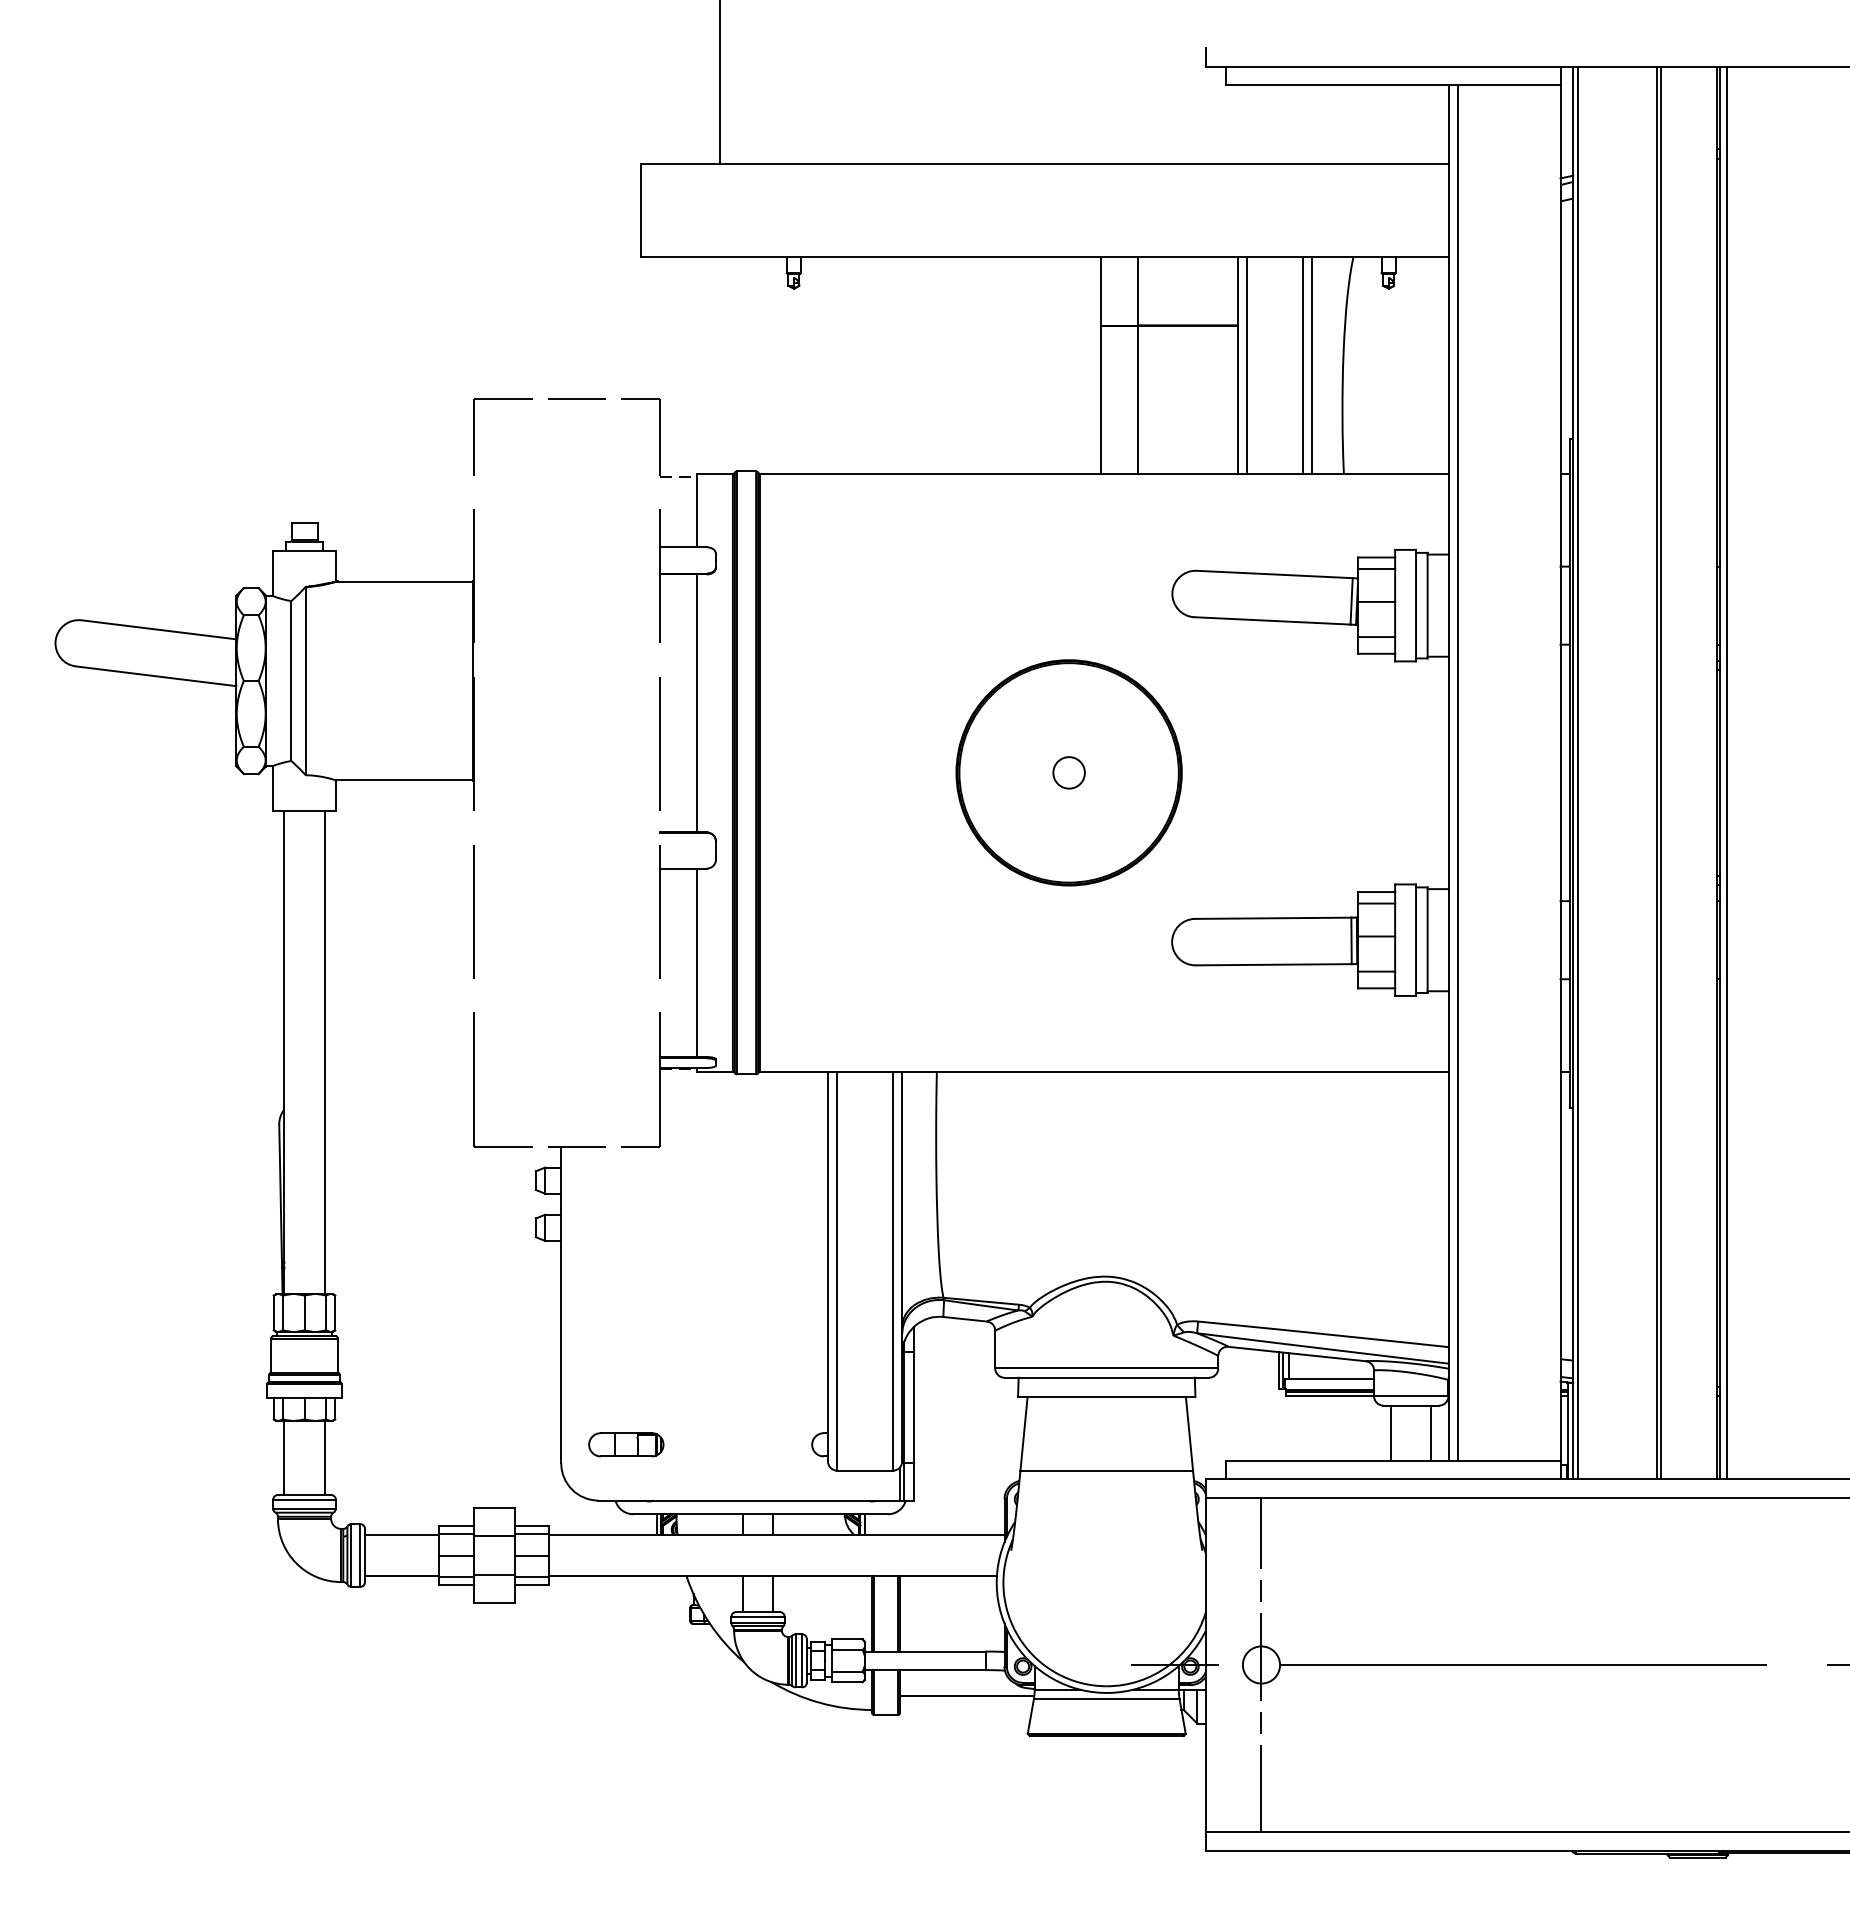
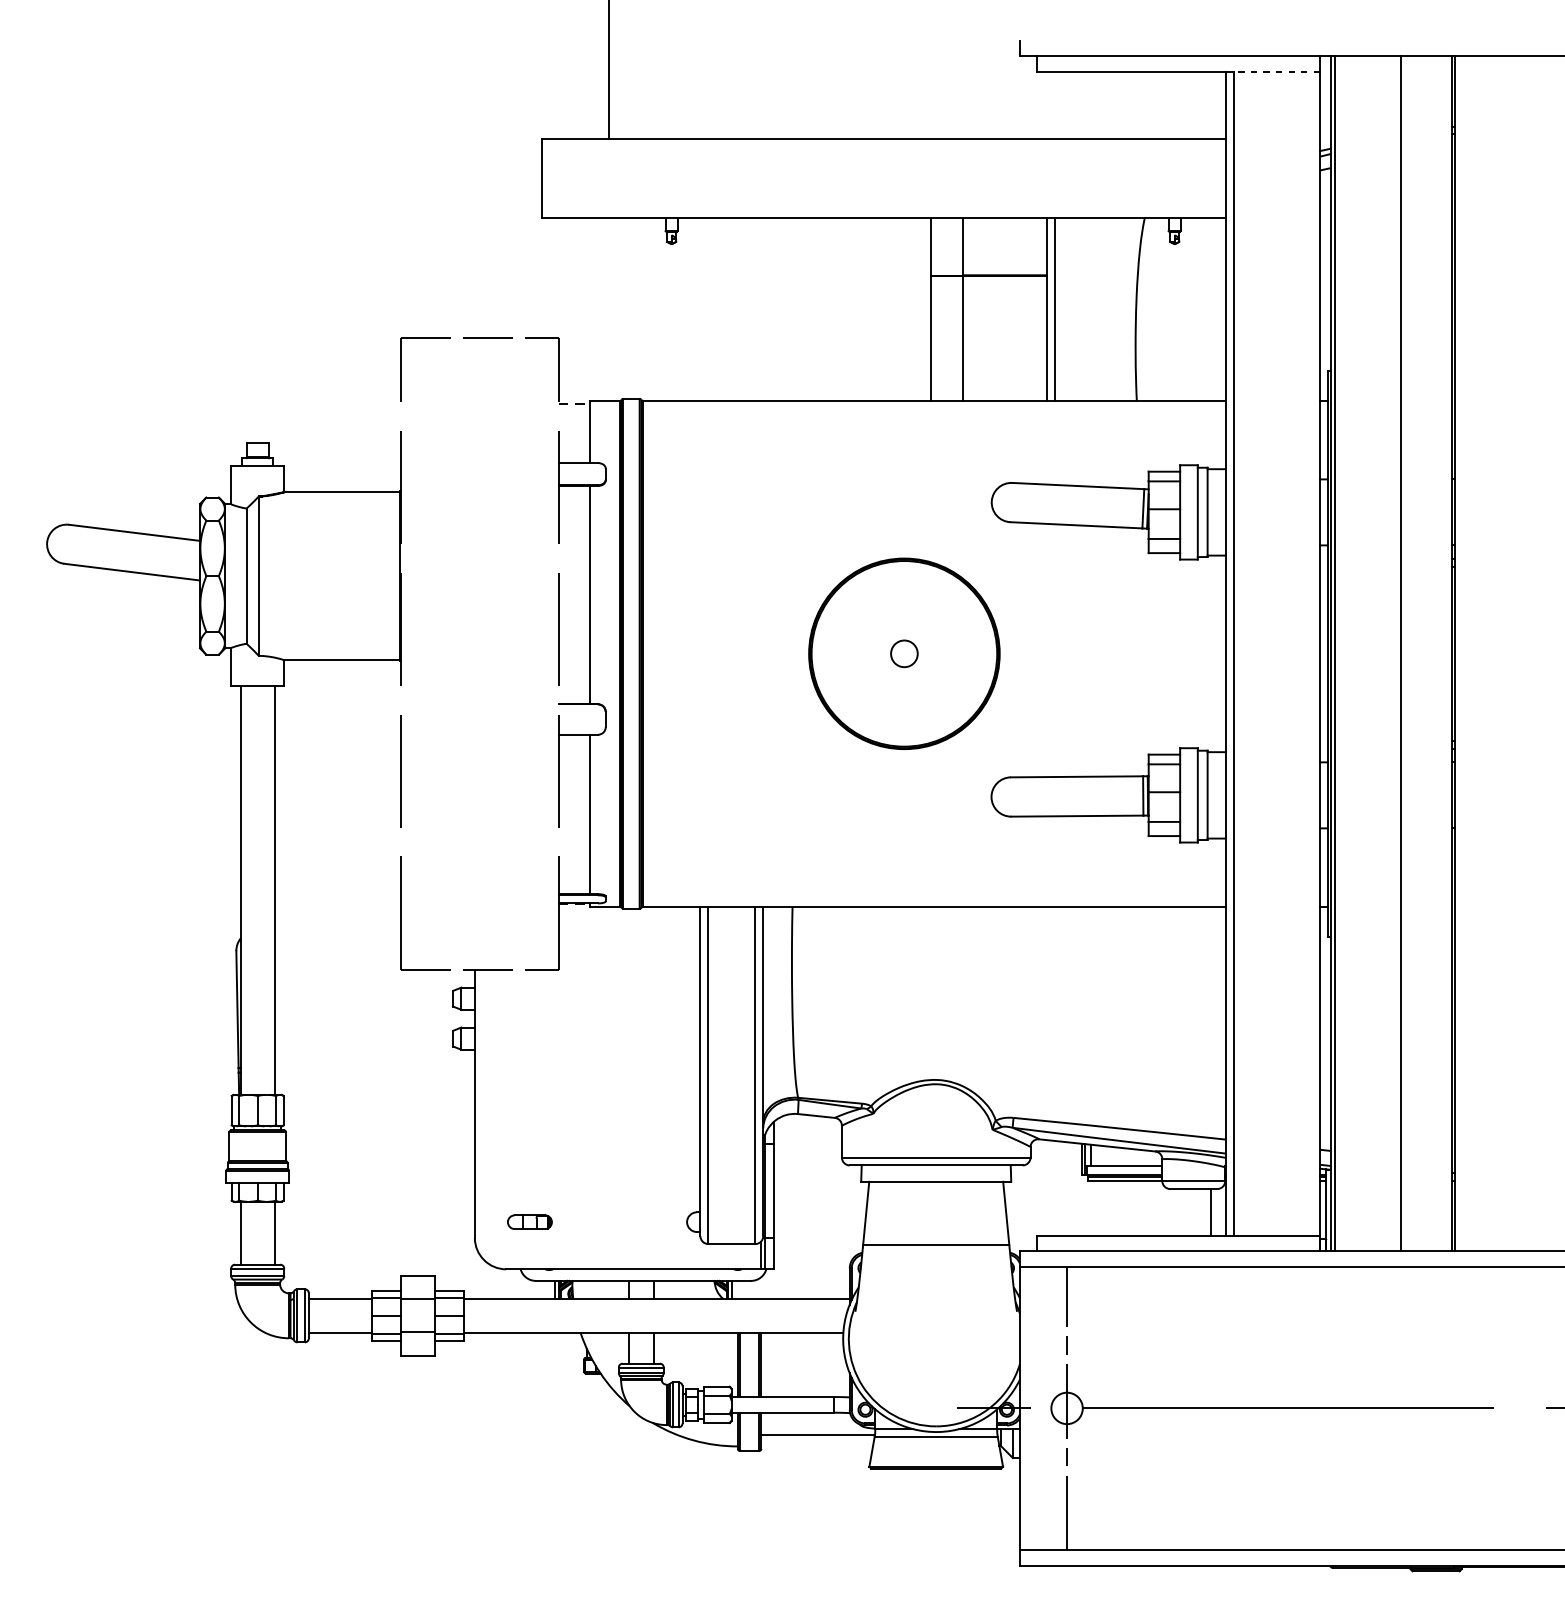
line: (1508, 85) -> (1276, 72), solid -> dashed
line: (1302, 365) -> (1101, 309), removed
line: (1312, 365) -> (1110, 309), removed
line: (1661, 772) -> (1405, 653), removed
line: (1727, 772) -> (1461, 653), removed
line: (1391, 1432) -> (1177, 1211), removed
part: (626, 1444) -> (530, 1221), size x0.7

